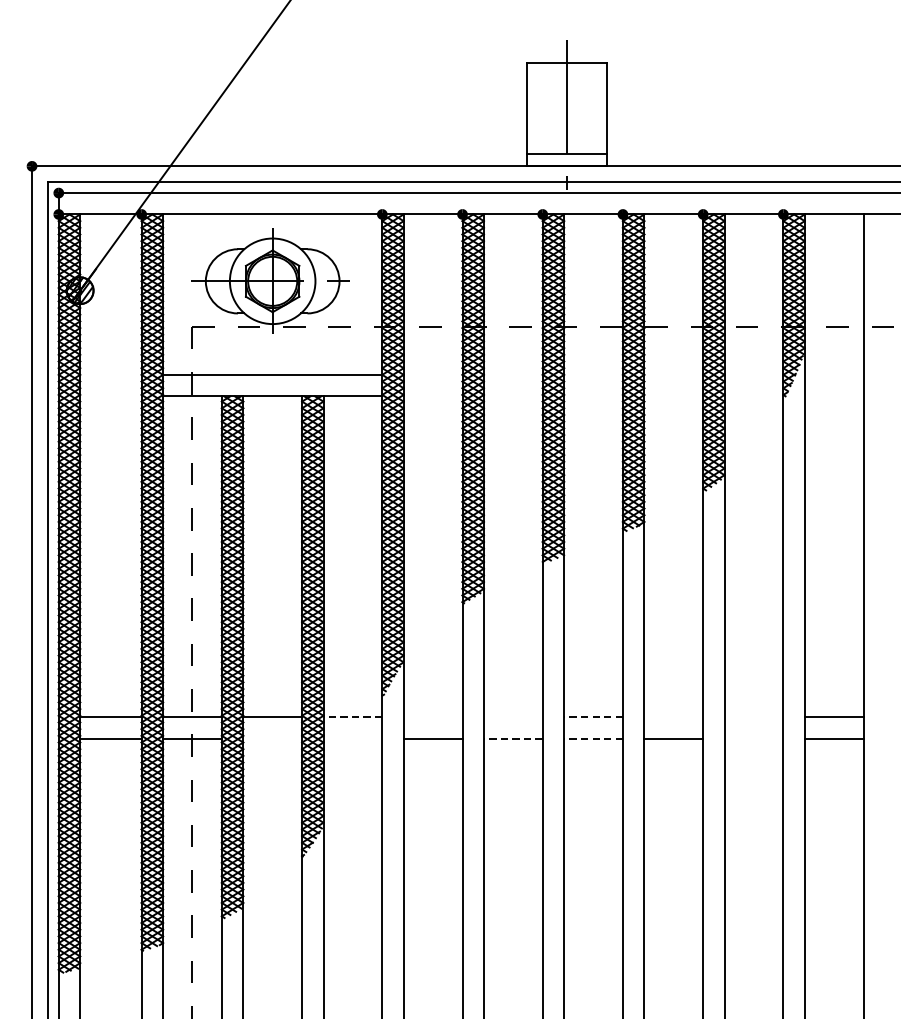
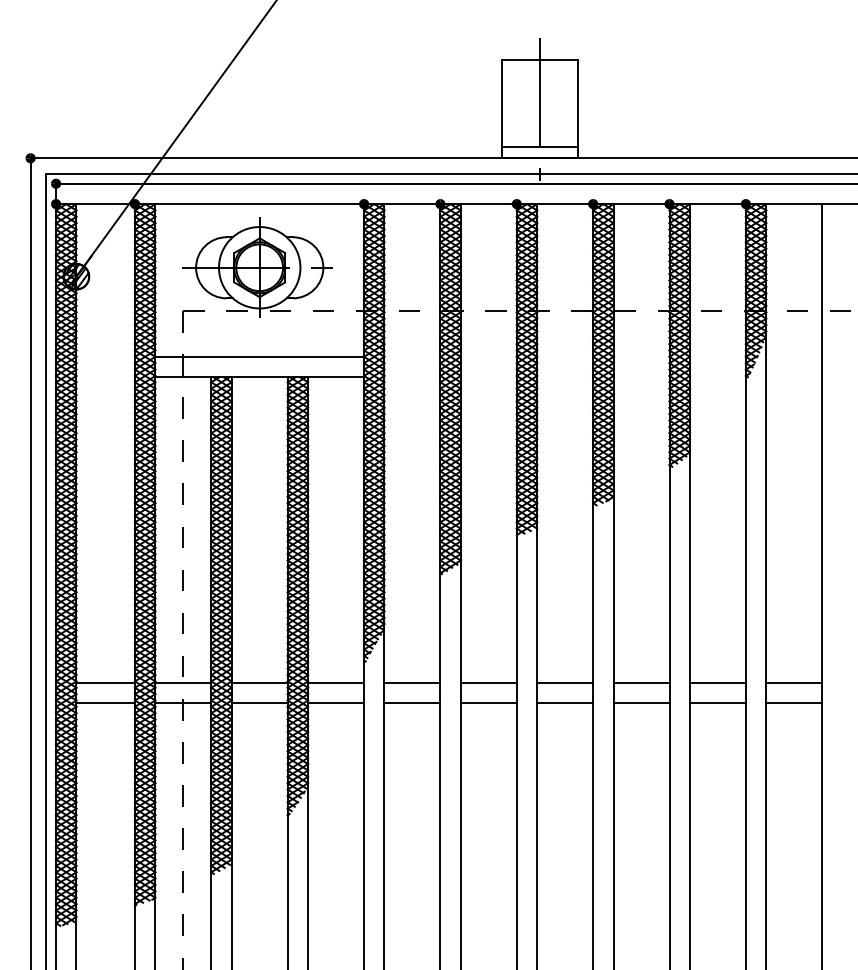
line: (353, 716) -> (336, 682), dashed -> solid
line: (433, 716) -> (412, 682), added
line: (512, 716) -> (488, 682), added
line: (593, 716) -> (565, 682), dashed -> solid
line: (673, 716) -> (641, 682), added
line: (753, 716) -> (717, 682), added
line: (272, 739) -> (259, 703), added
line: (353, 739) -> (336, 703), added
line: (512, 739) -> (488, 703), dashed -> solid
line: (593, 739) -> (565, 703), dashed -> solid
line: (753, 739) -> (717, 703), added

